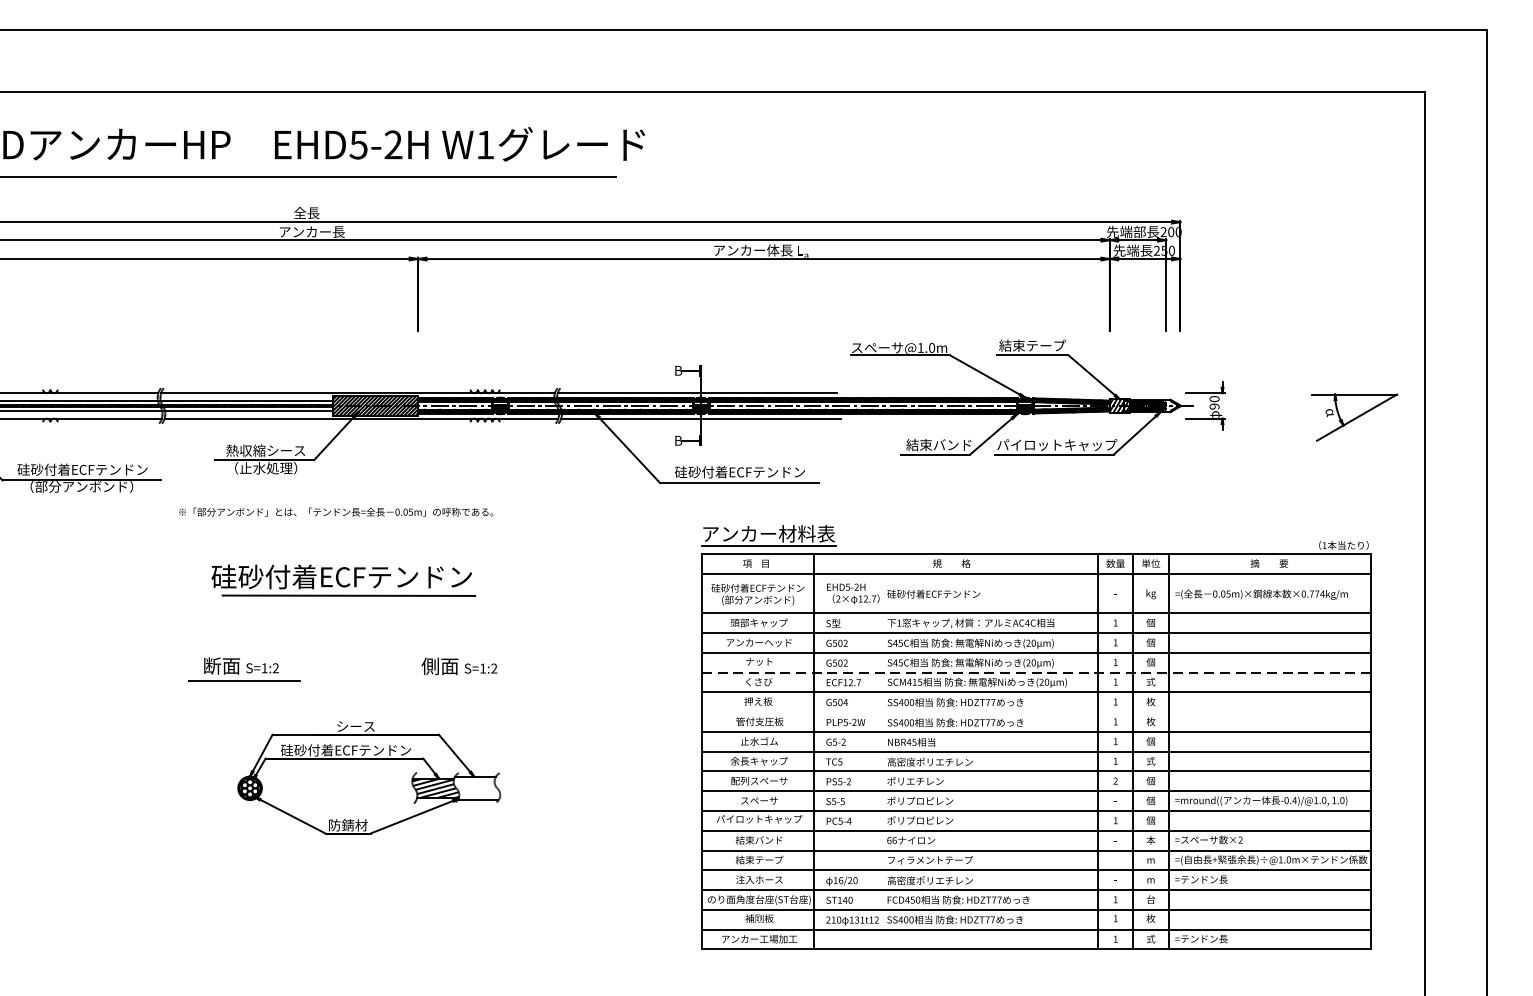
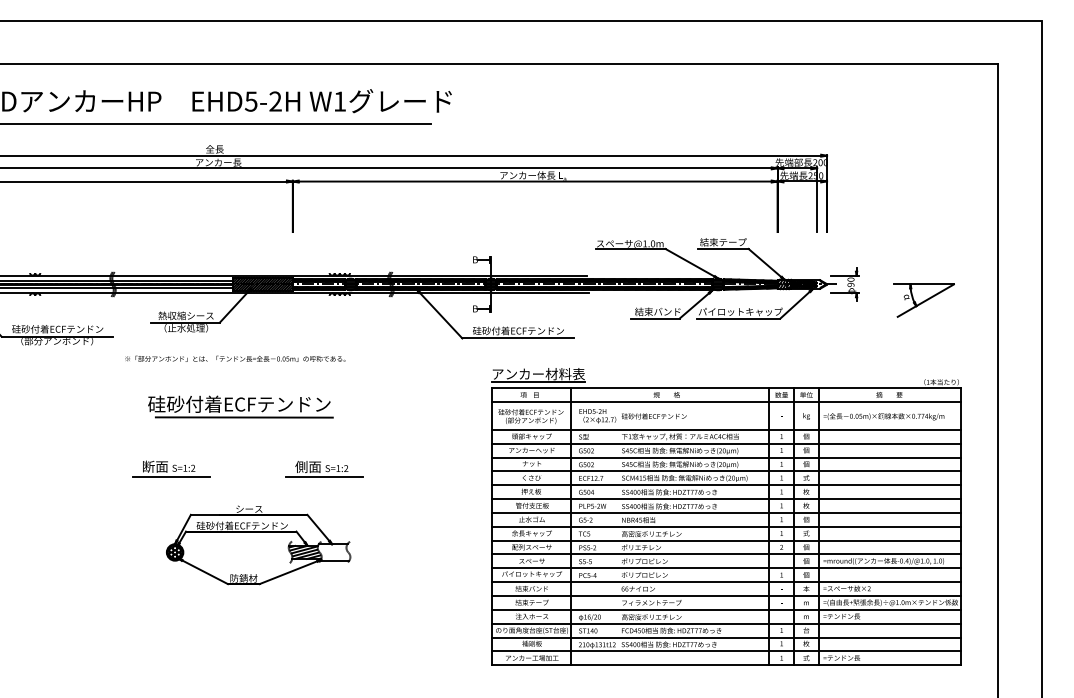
part: (1353, 417) -> (923, 300), moved
line: (1036, 672) -> (726, 471), dashed -> solid
line: (461, 681) -> (323, 477), added
line: (1035, 712) -> (725, 499), added

